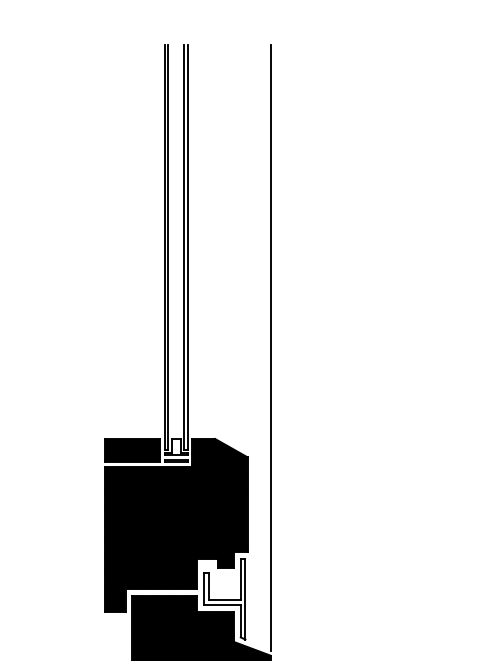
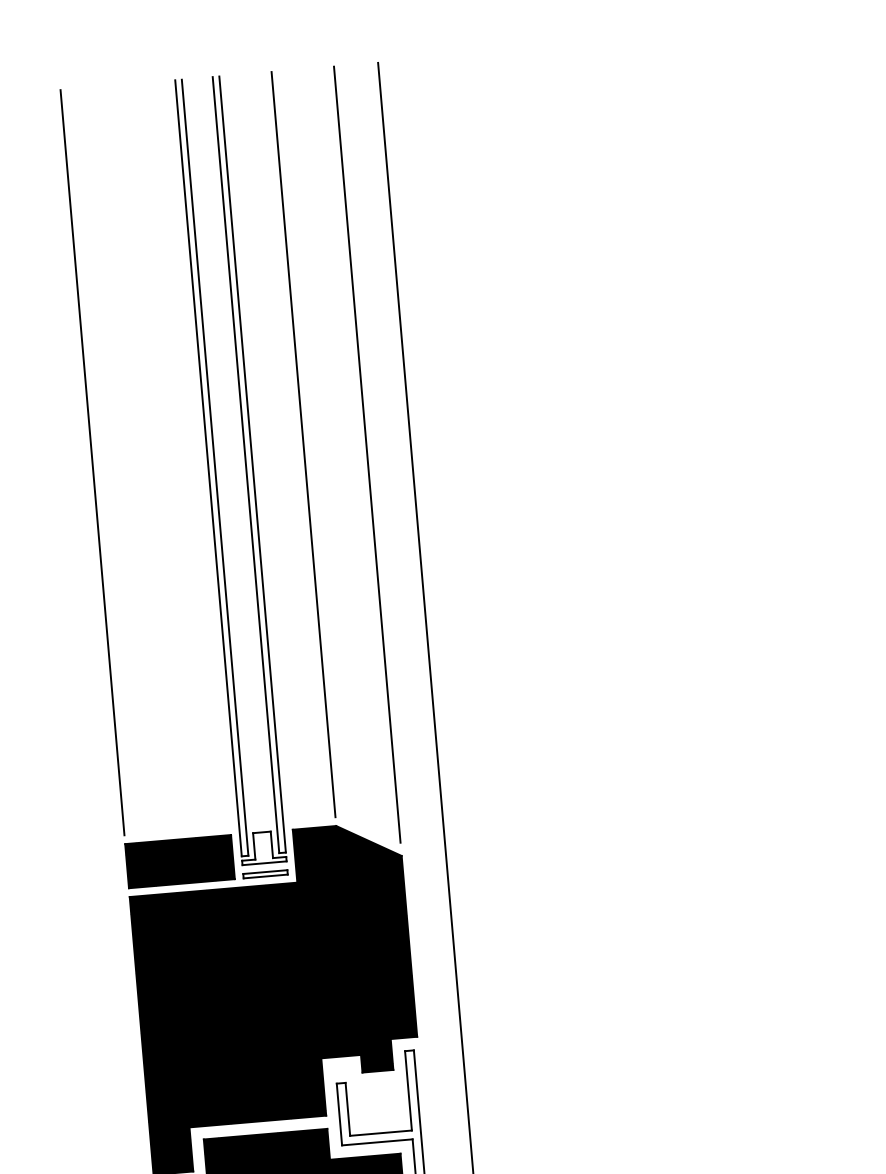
line: (104, 239) -> (92, 462), added
line: (215, 239) -> (304, 444), added
line: (247, 247) -> (366, 454), added

